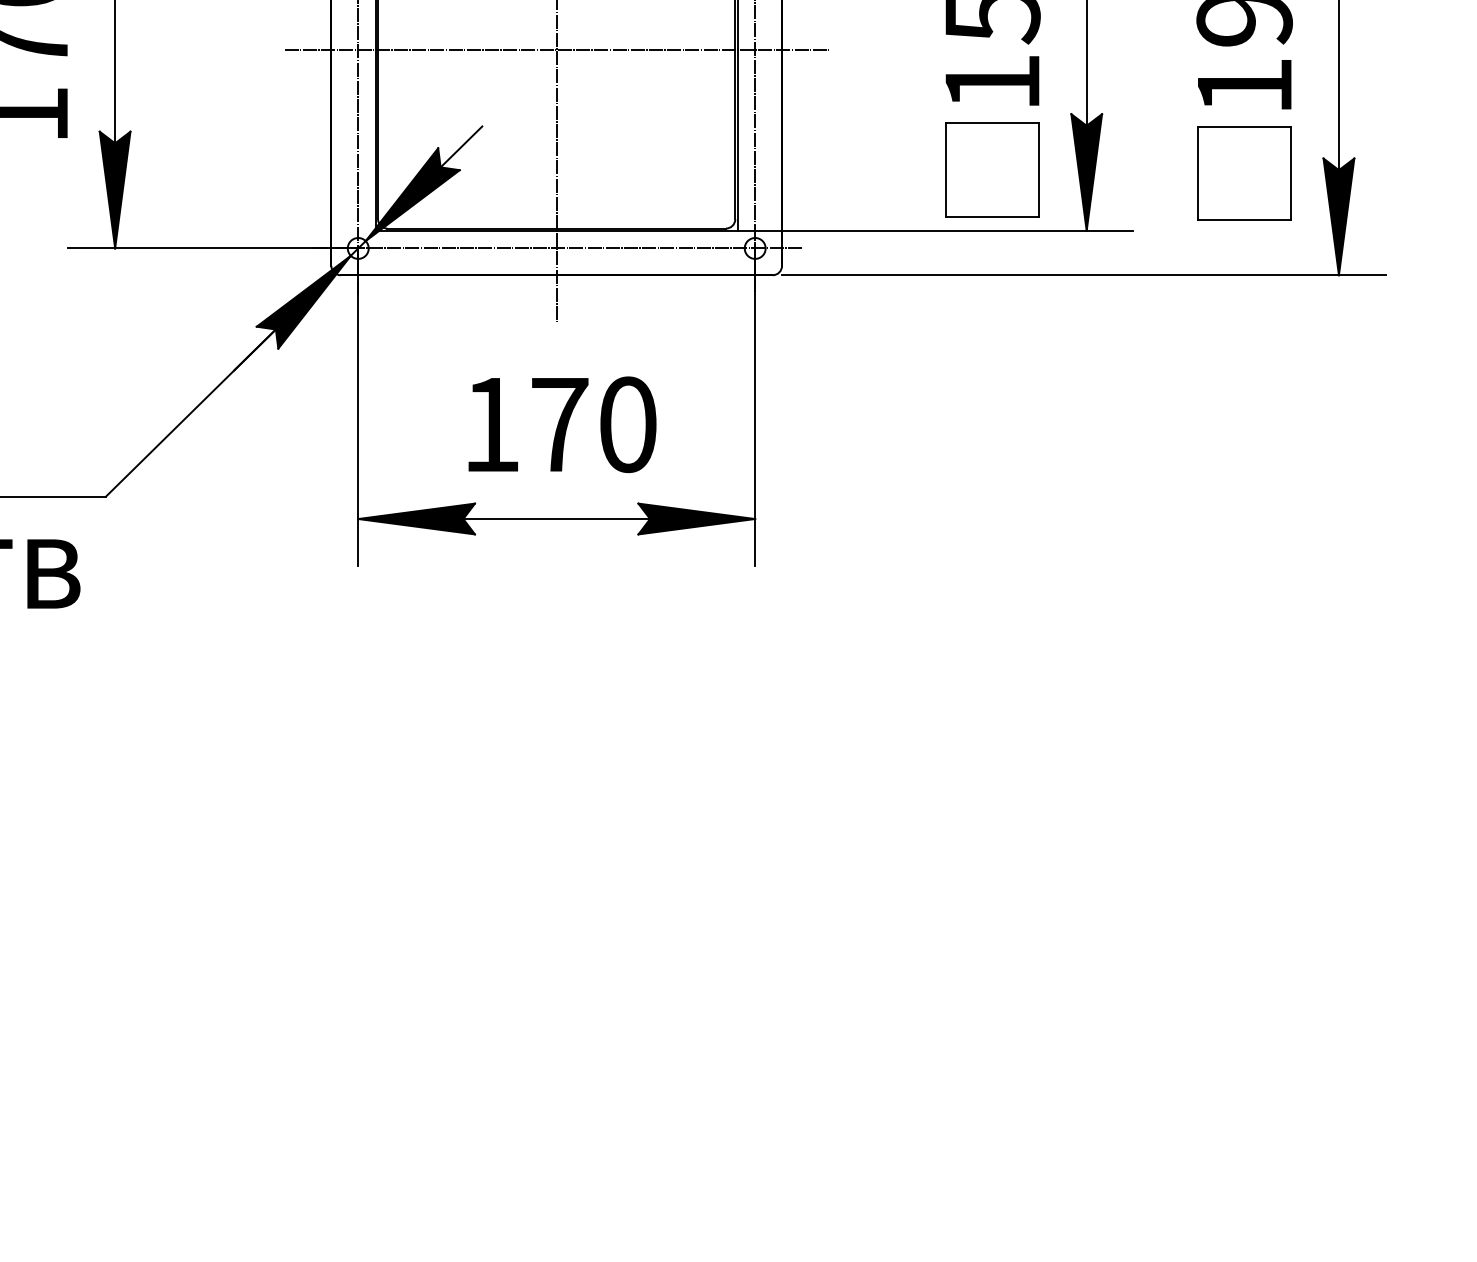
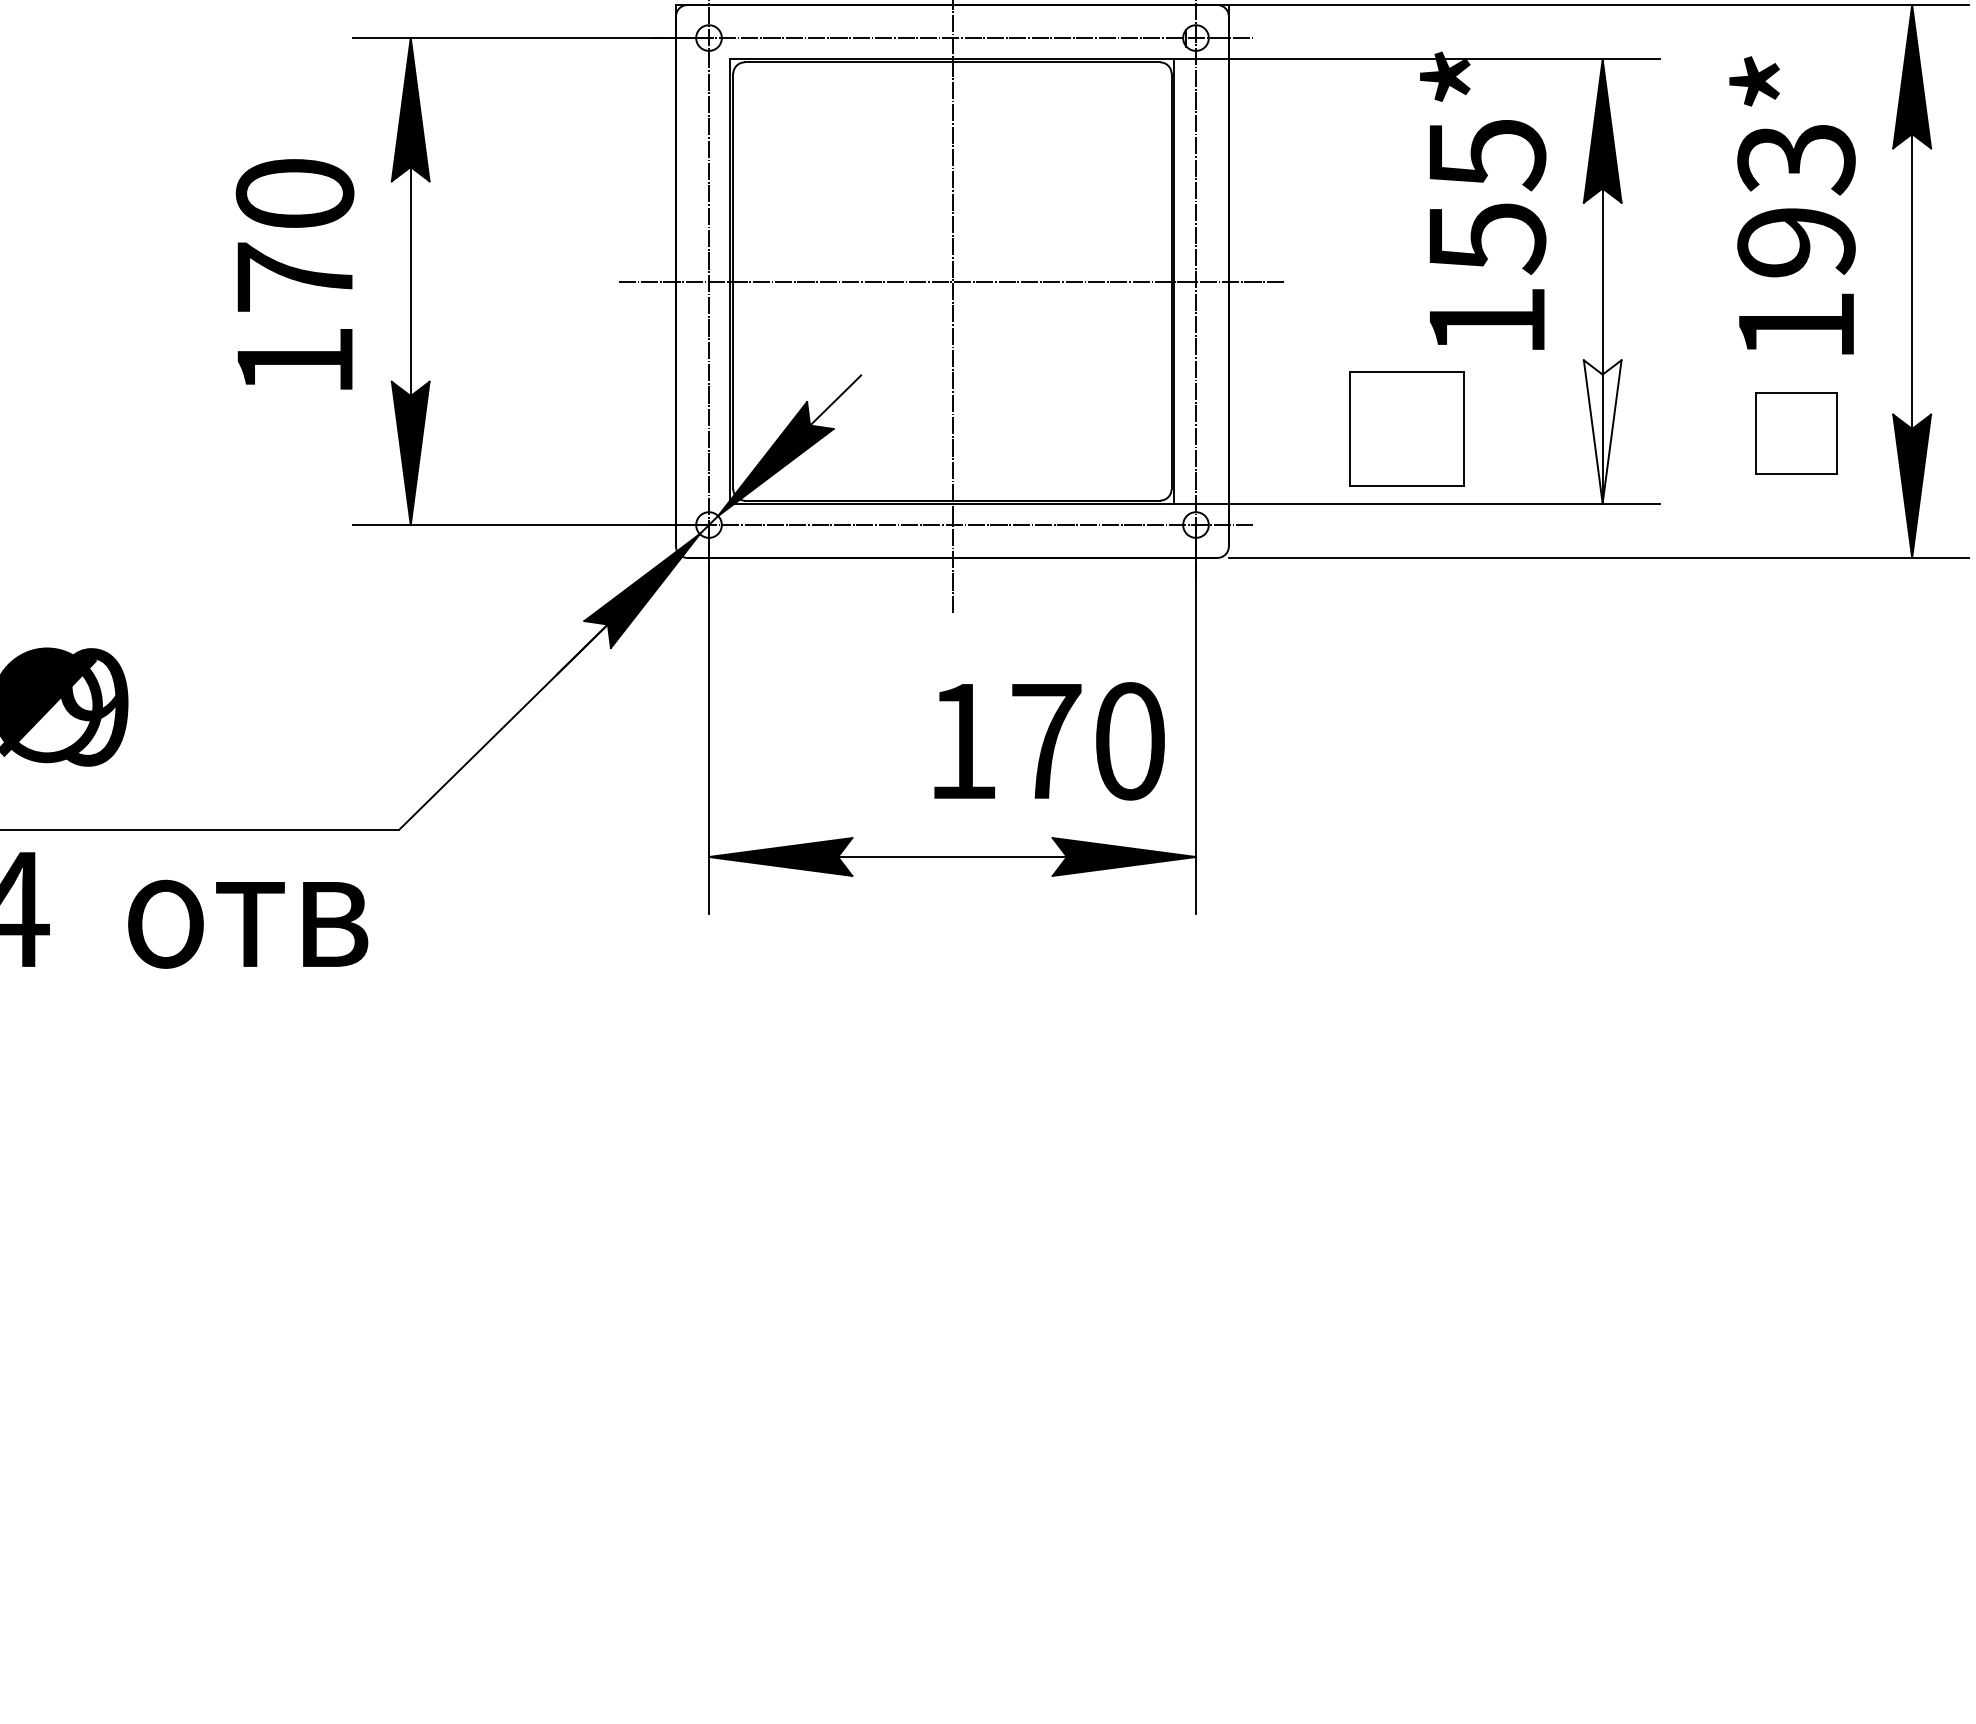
part: (991, 169) -> (1406, 428), moved
fill: (1086, 172) -> (1602, 431), removed
part: (1244, 173) -> (1796, 433), size x0.7
text: (562, 424) -> (1049, 741), moved

